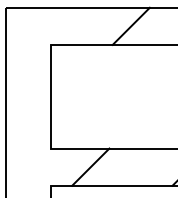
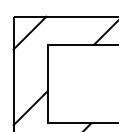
line: (27, 29) -> (29, 33), added
line: (28, 128) -> (30, 107), added

